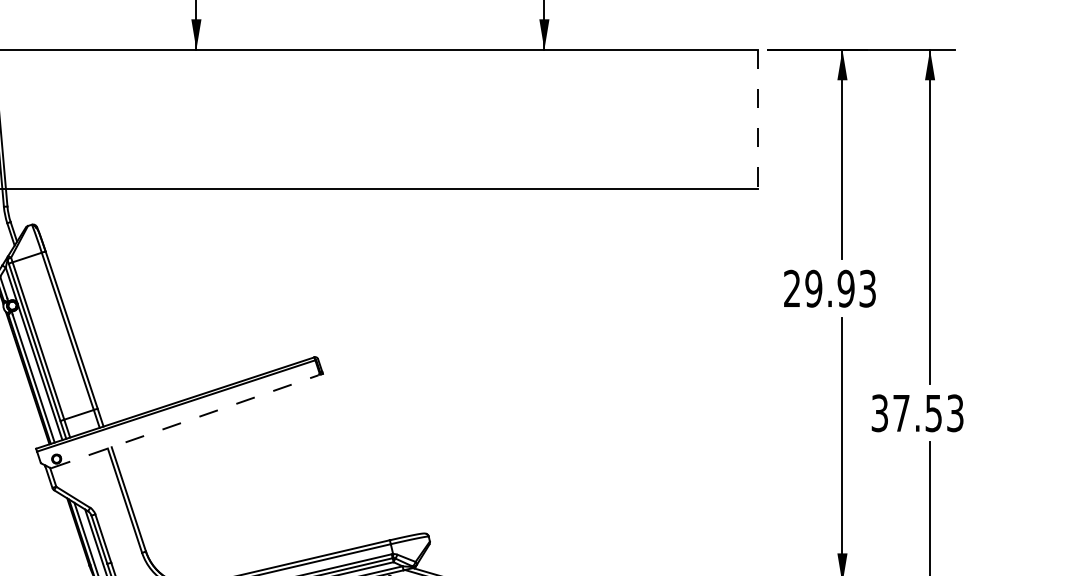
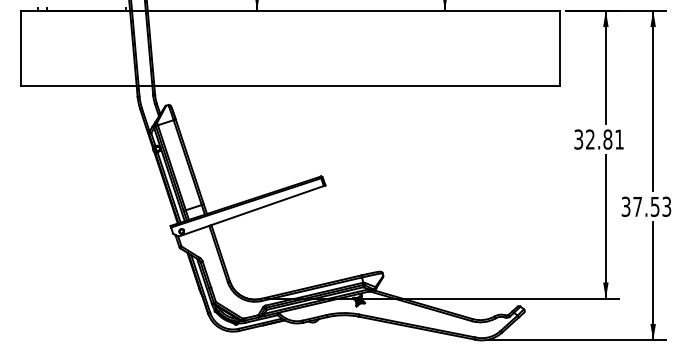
line: (758, 119) -> (560, 48), dashed -> solid
text: (828, 288) -> (598, 139), 29.93 -> 32.81
line: (185, 421) -> (251, 211), dashed -> solid

